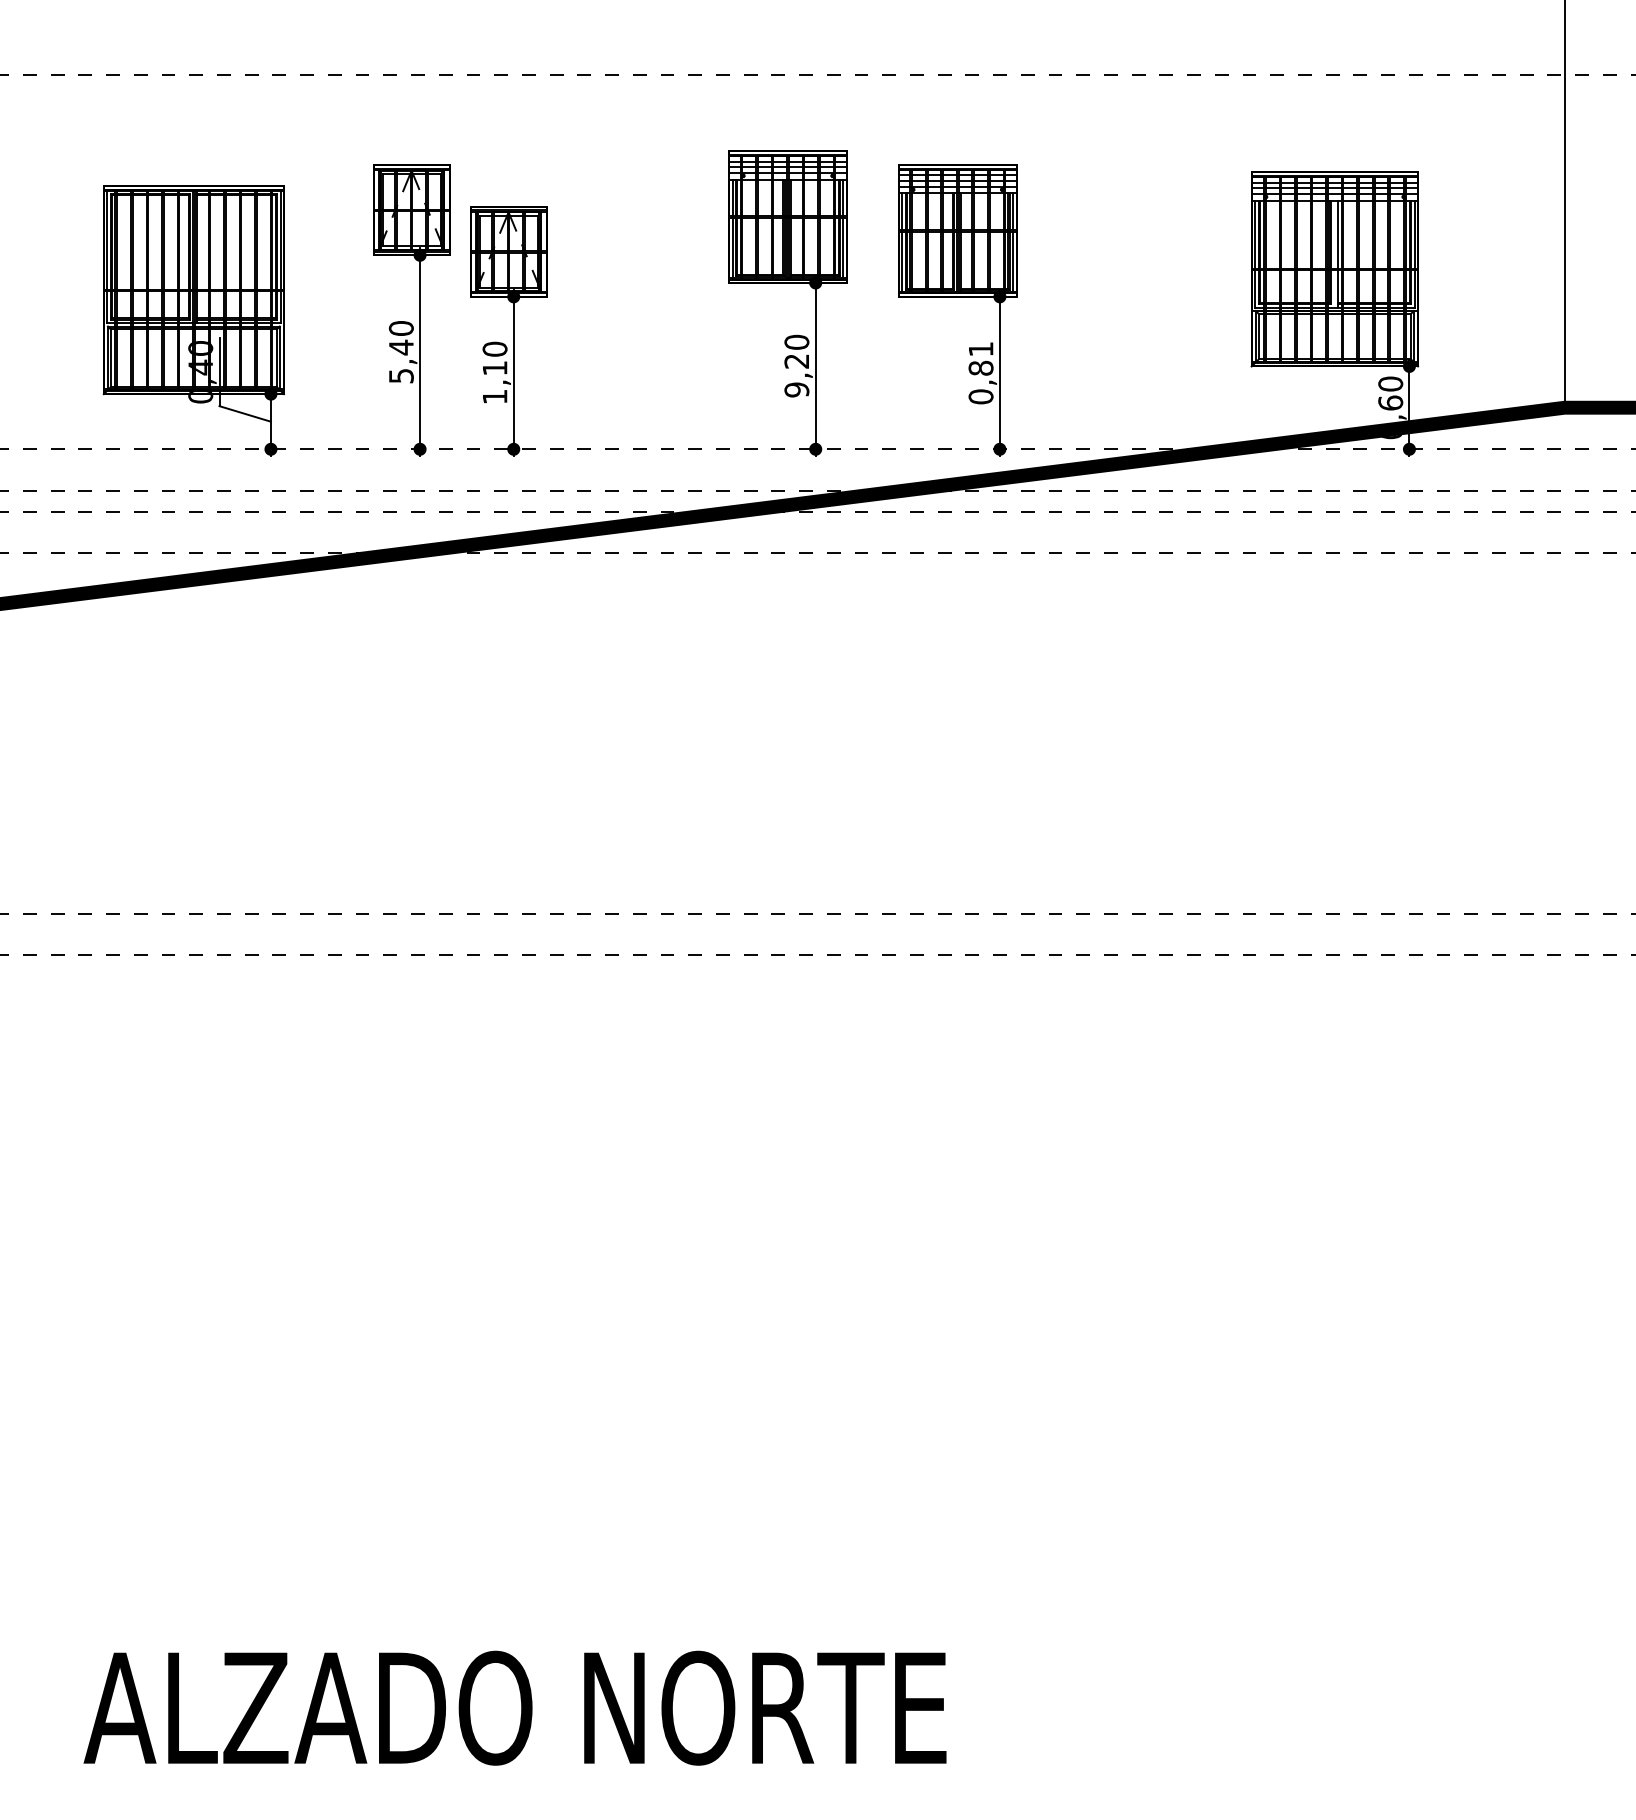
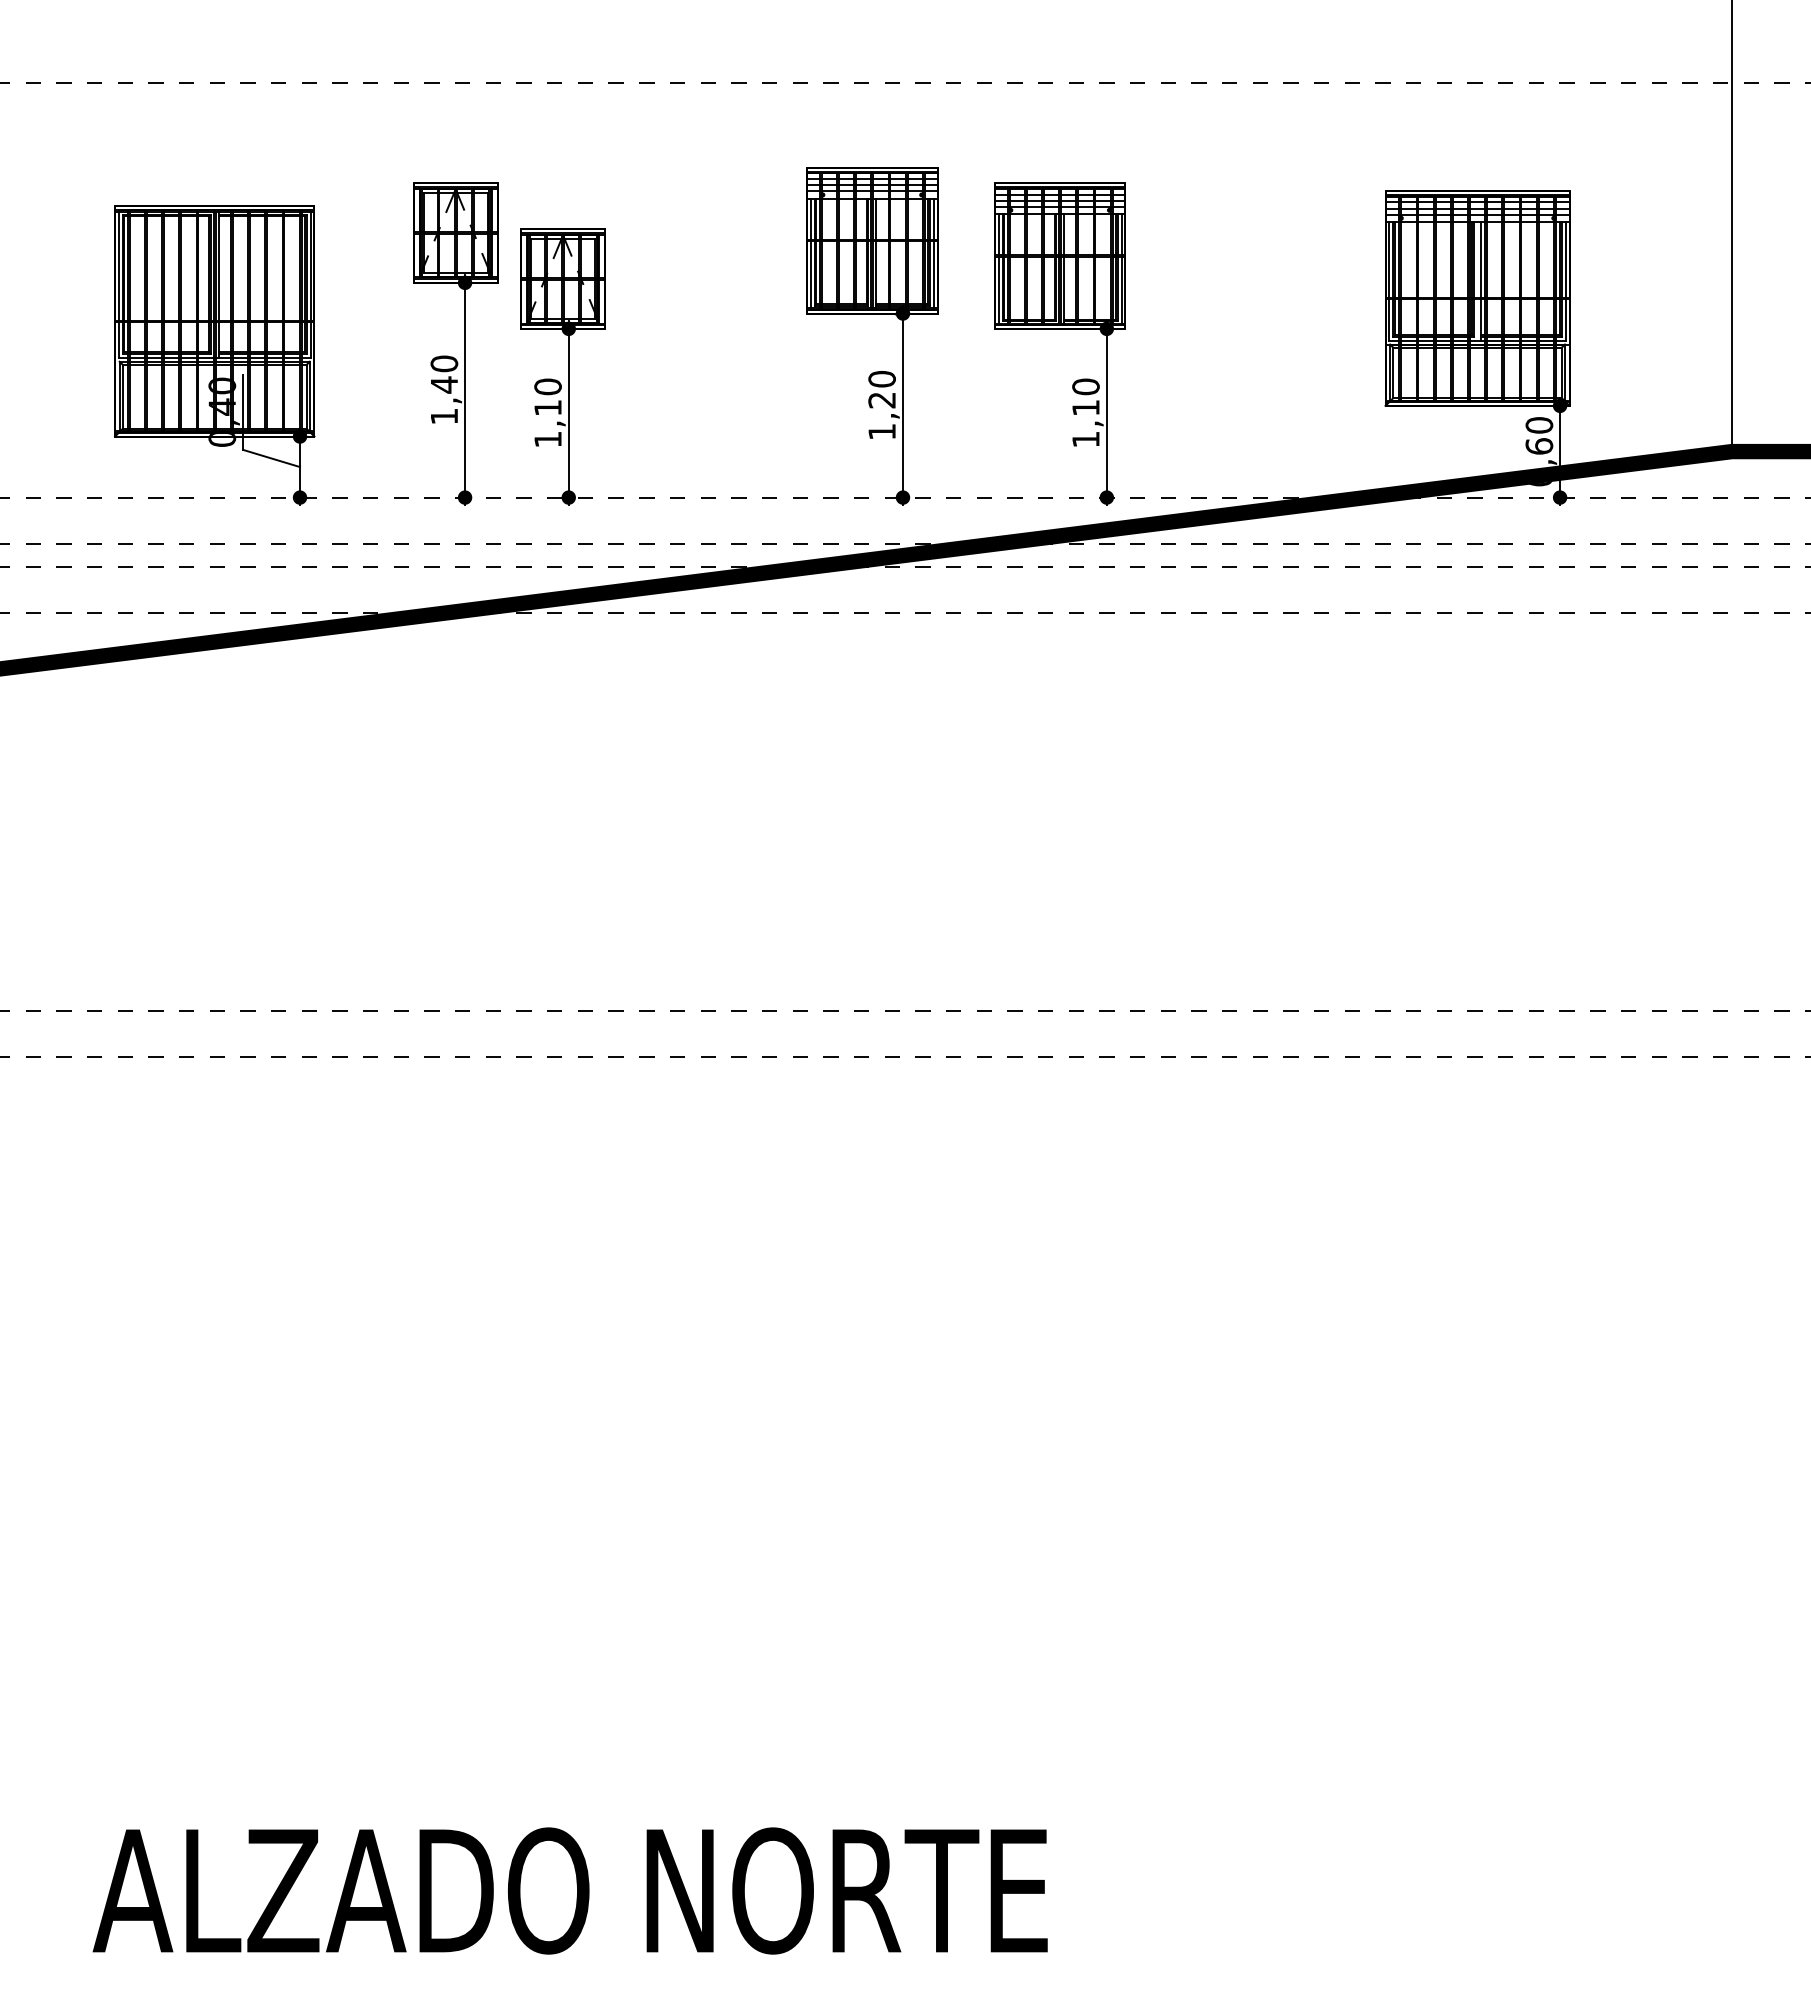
text: (980, 372) -> (1085, 412), 0,81 -> 1,10
text: (401, 376) -> (444, 416), 5,40 -> 1,40
text: (796, 389) -> (881, 431), 9,20 -> 1,20

